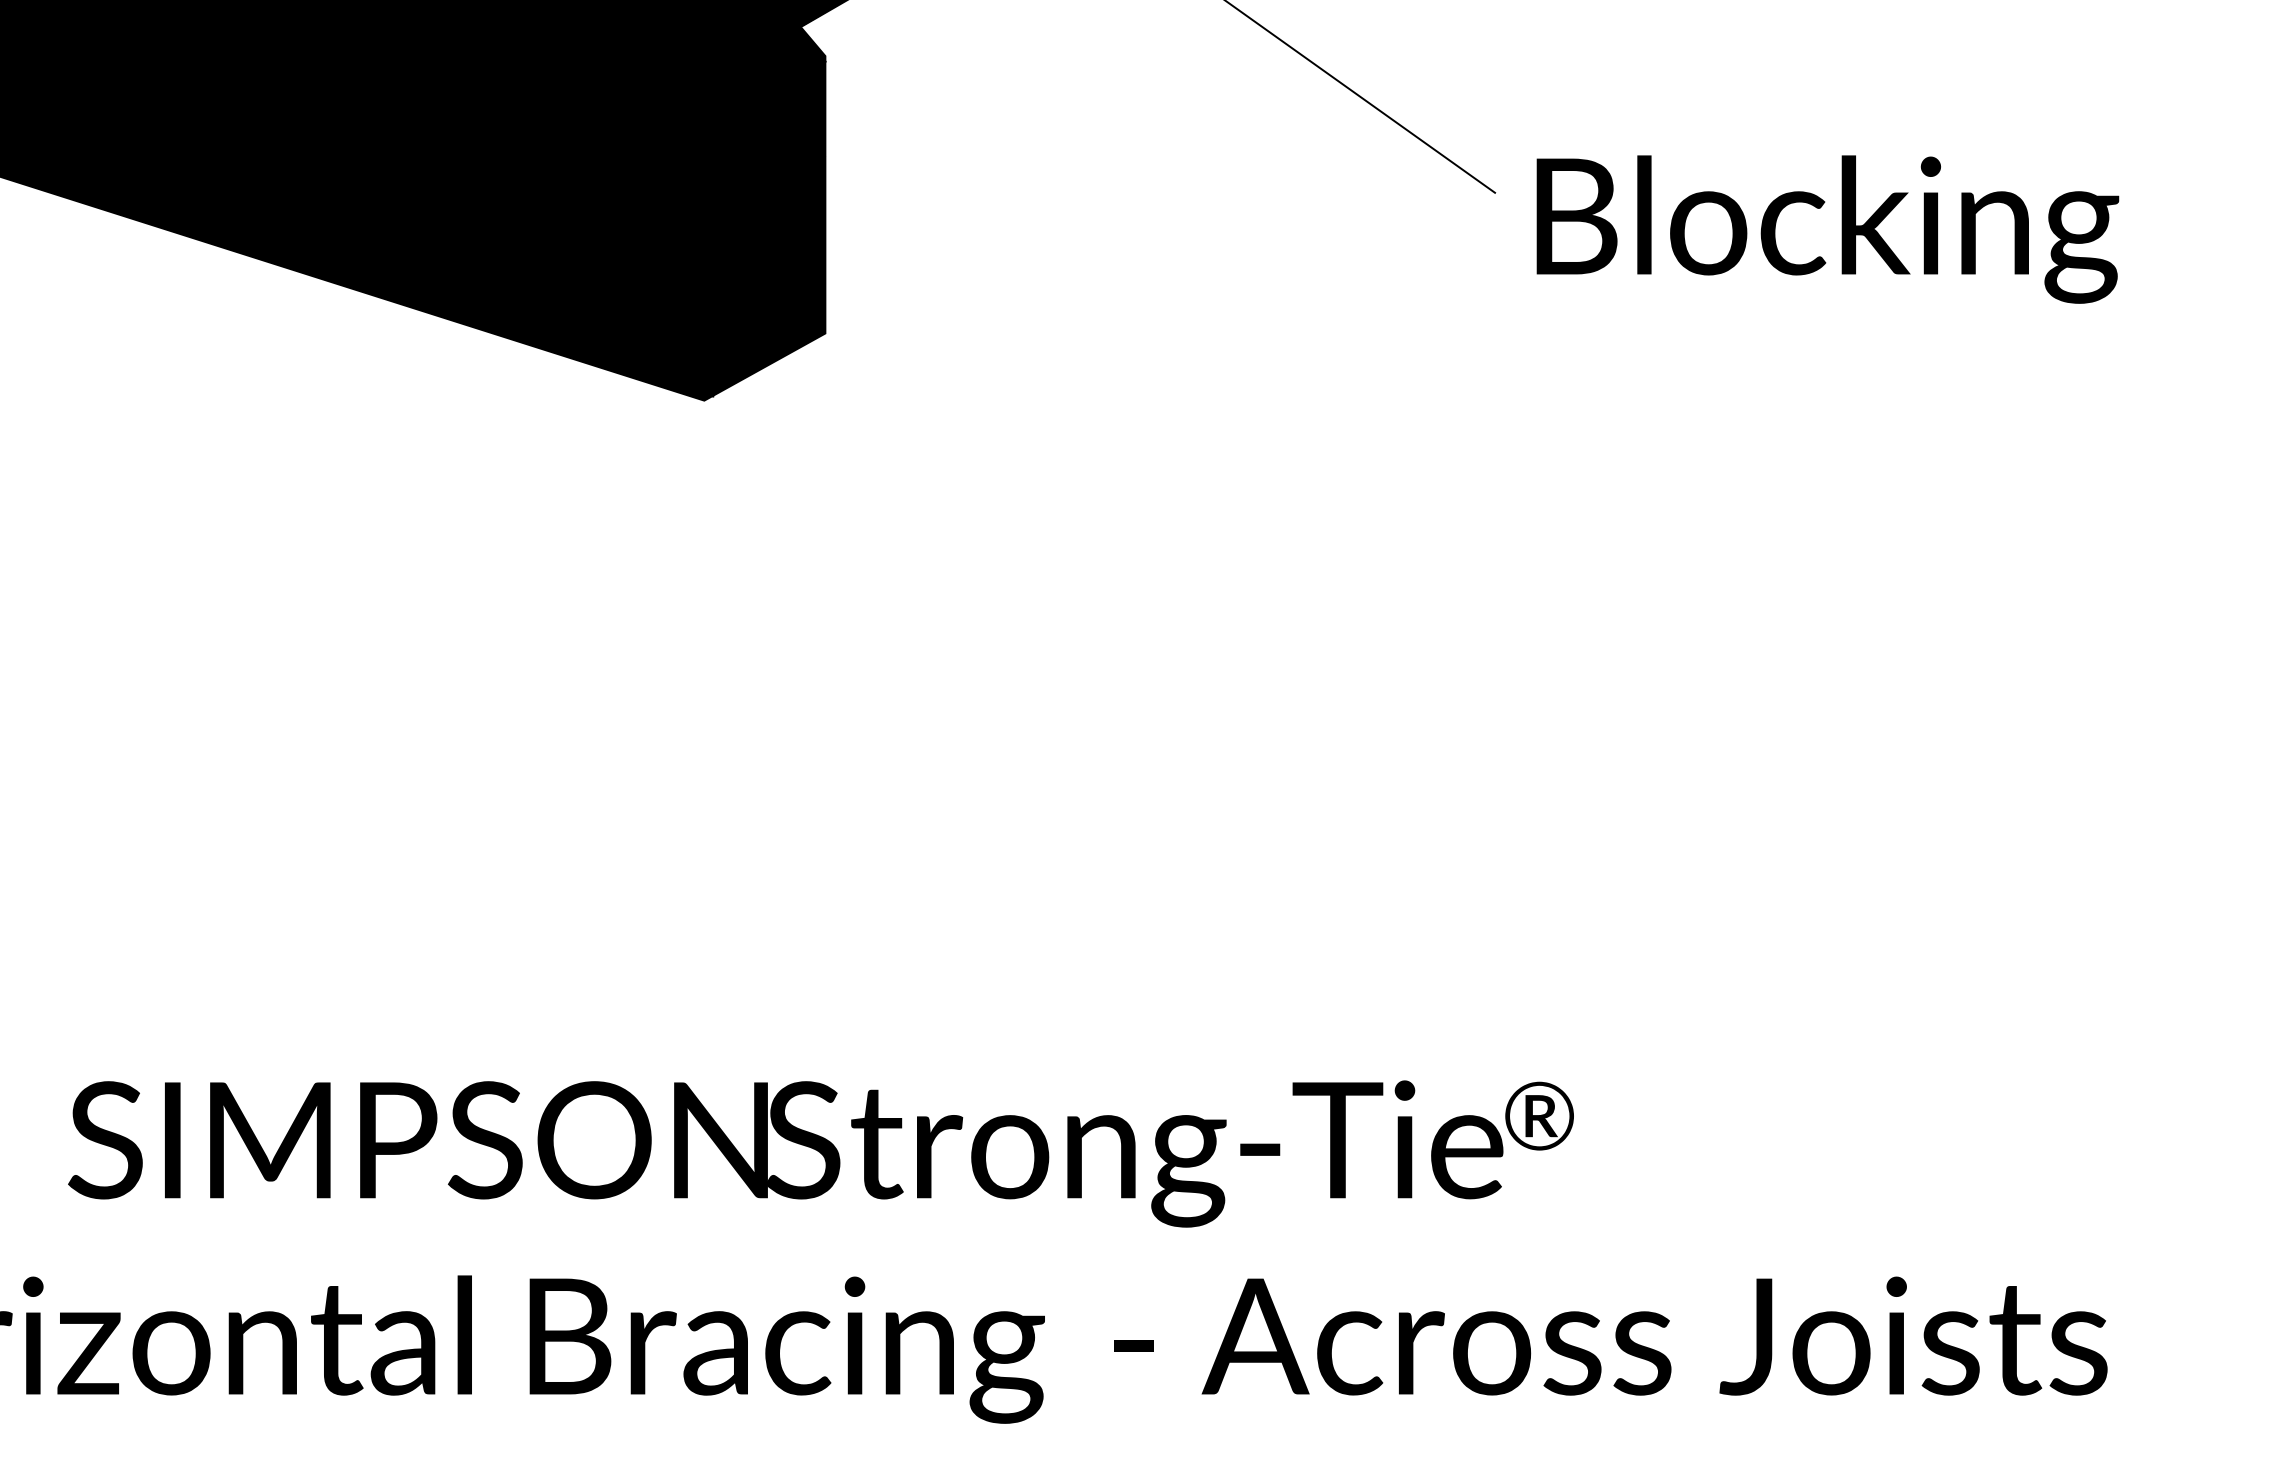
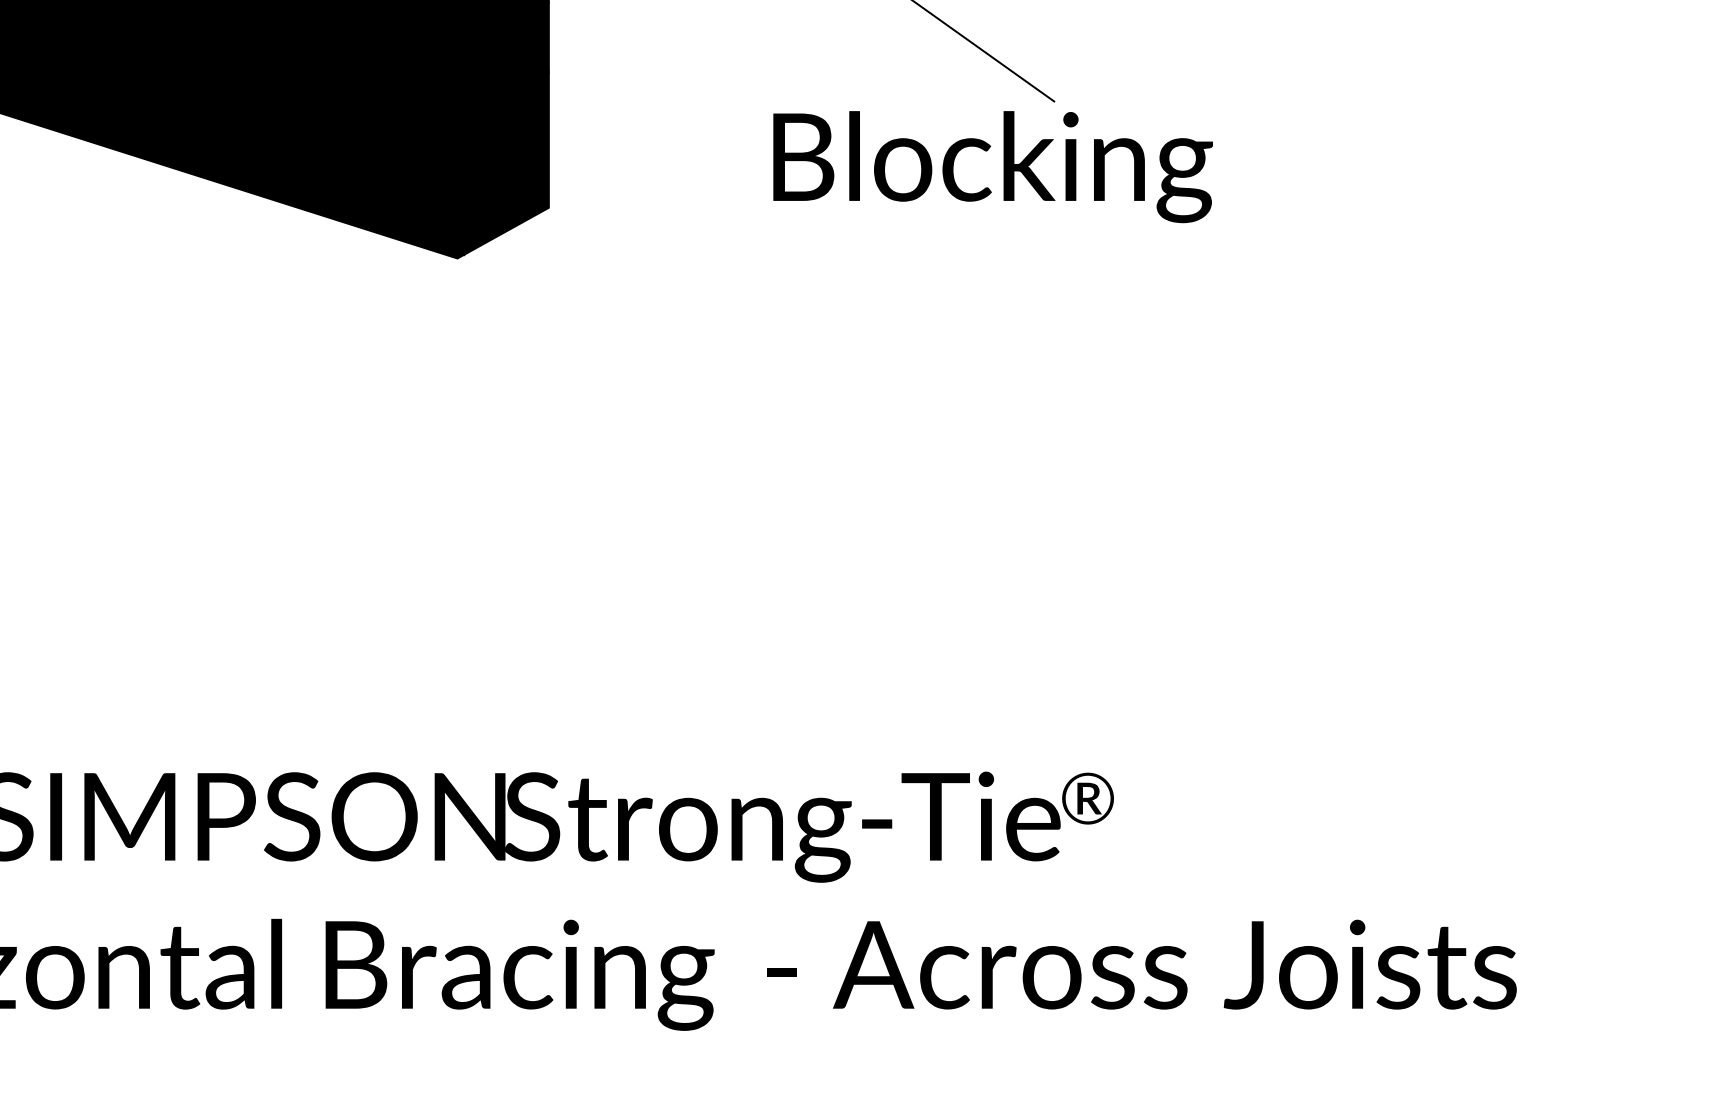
text: (1827, 229) -> (992, 167), moved

